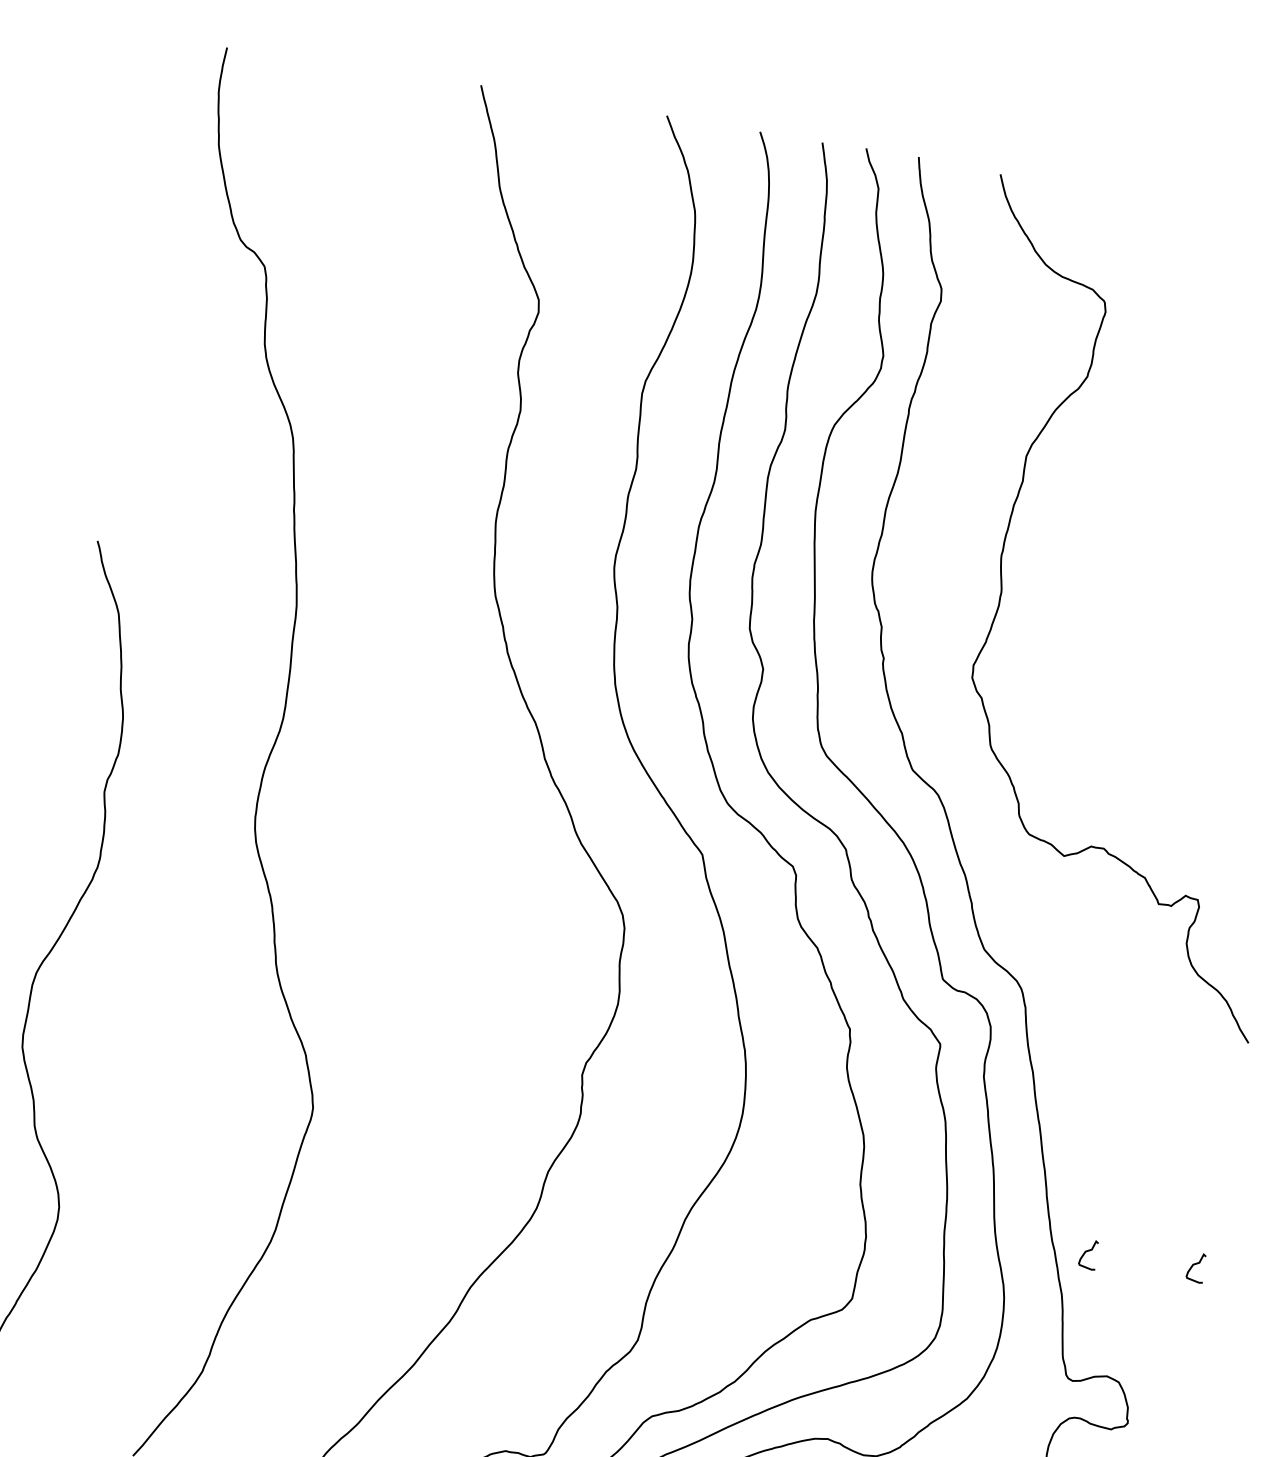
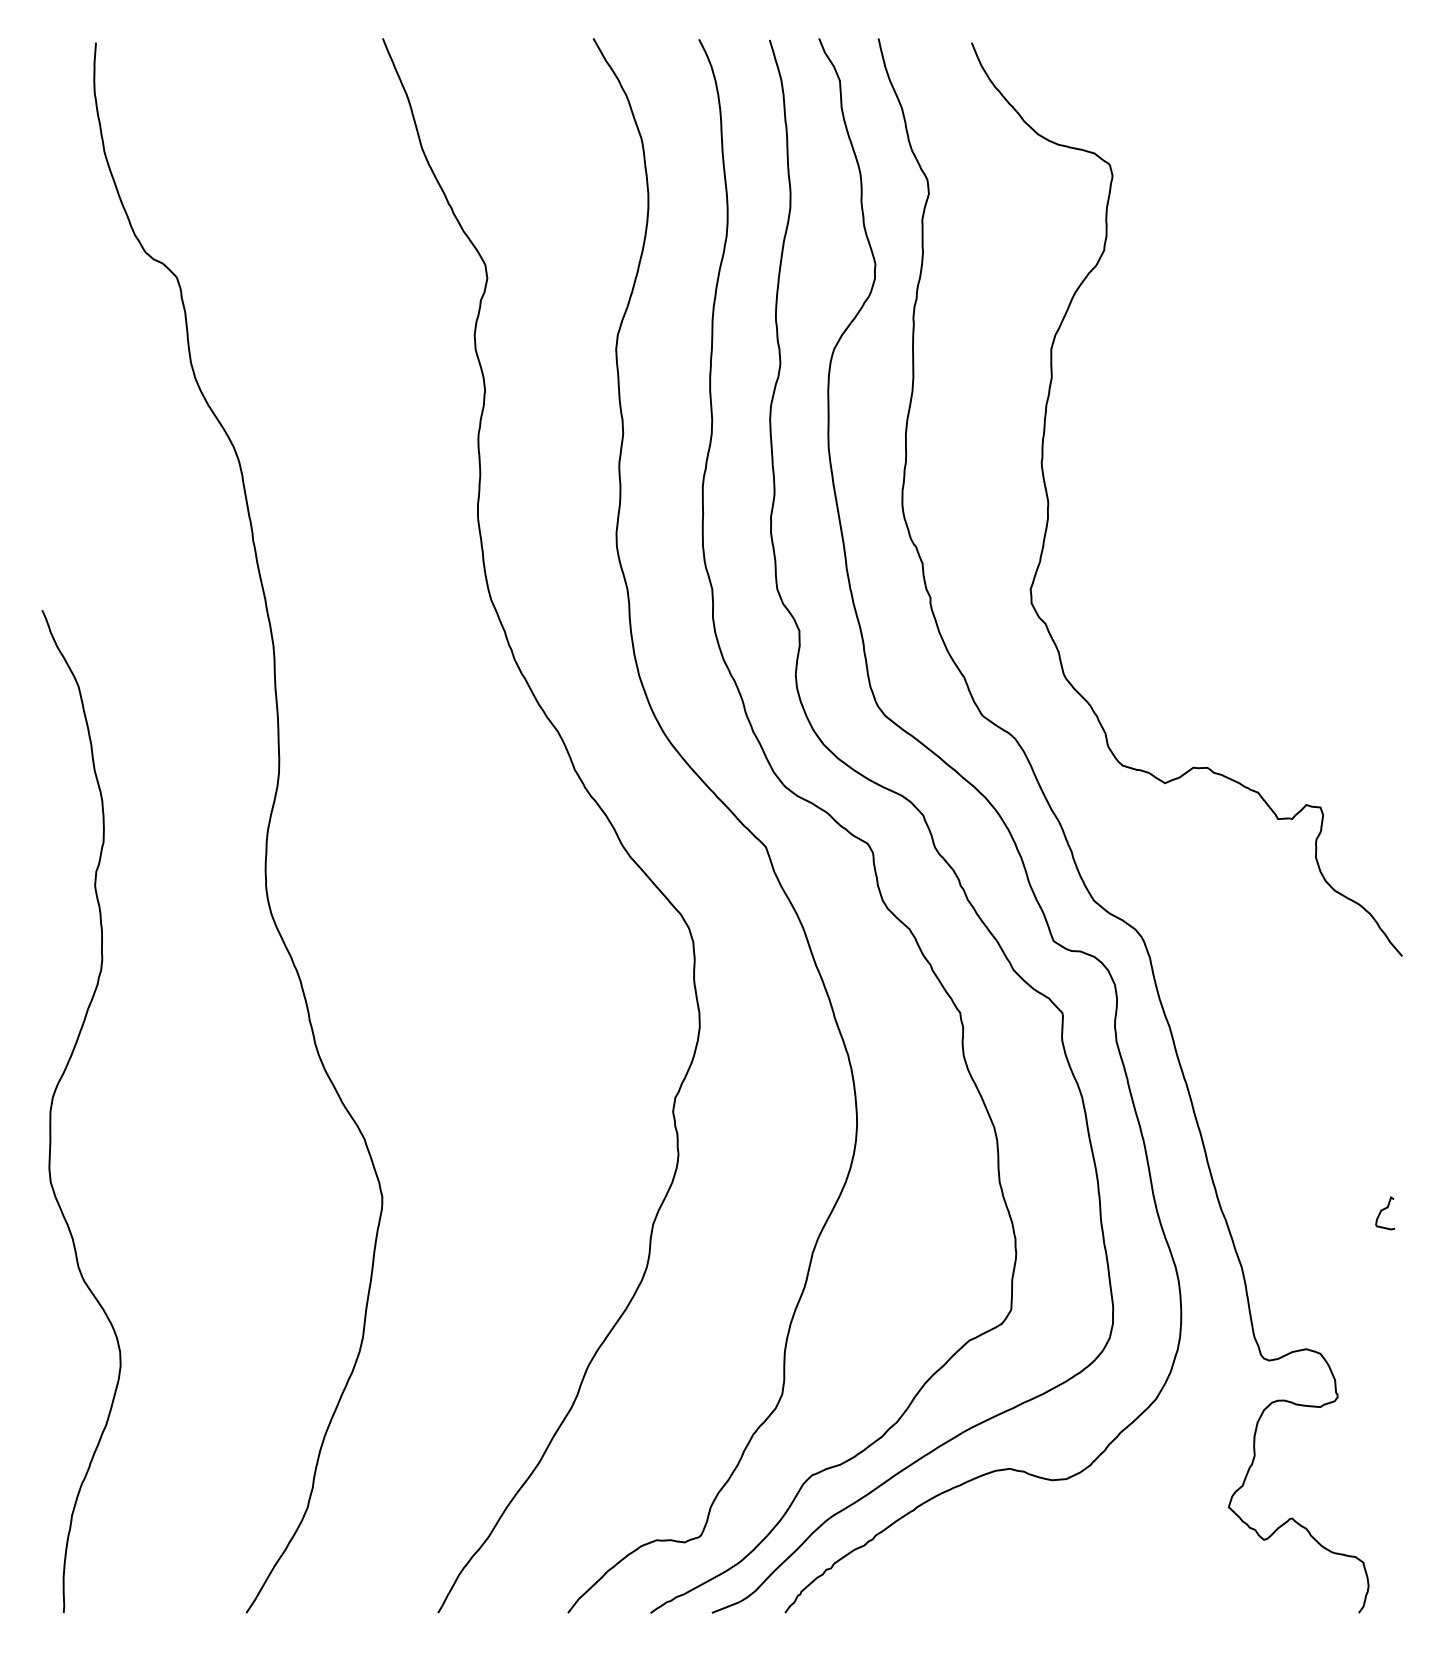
curve: (1087, 1251) -> (1262, 1215), removed

